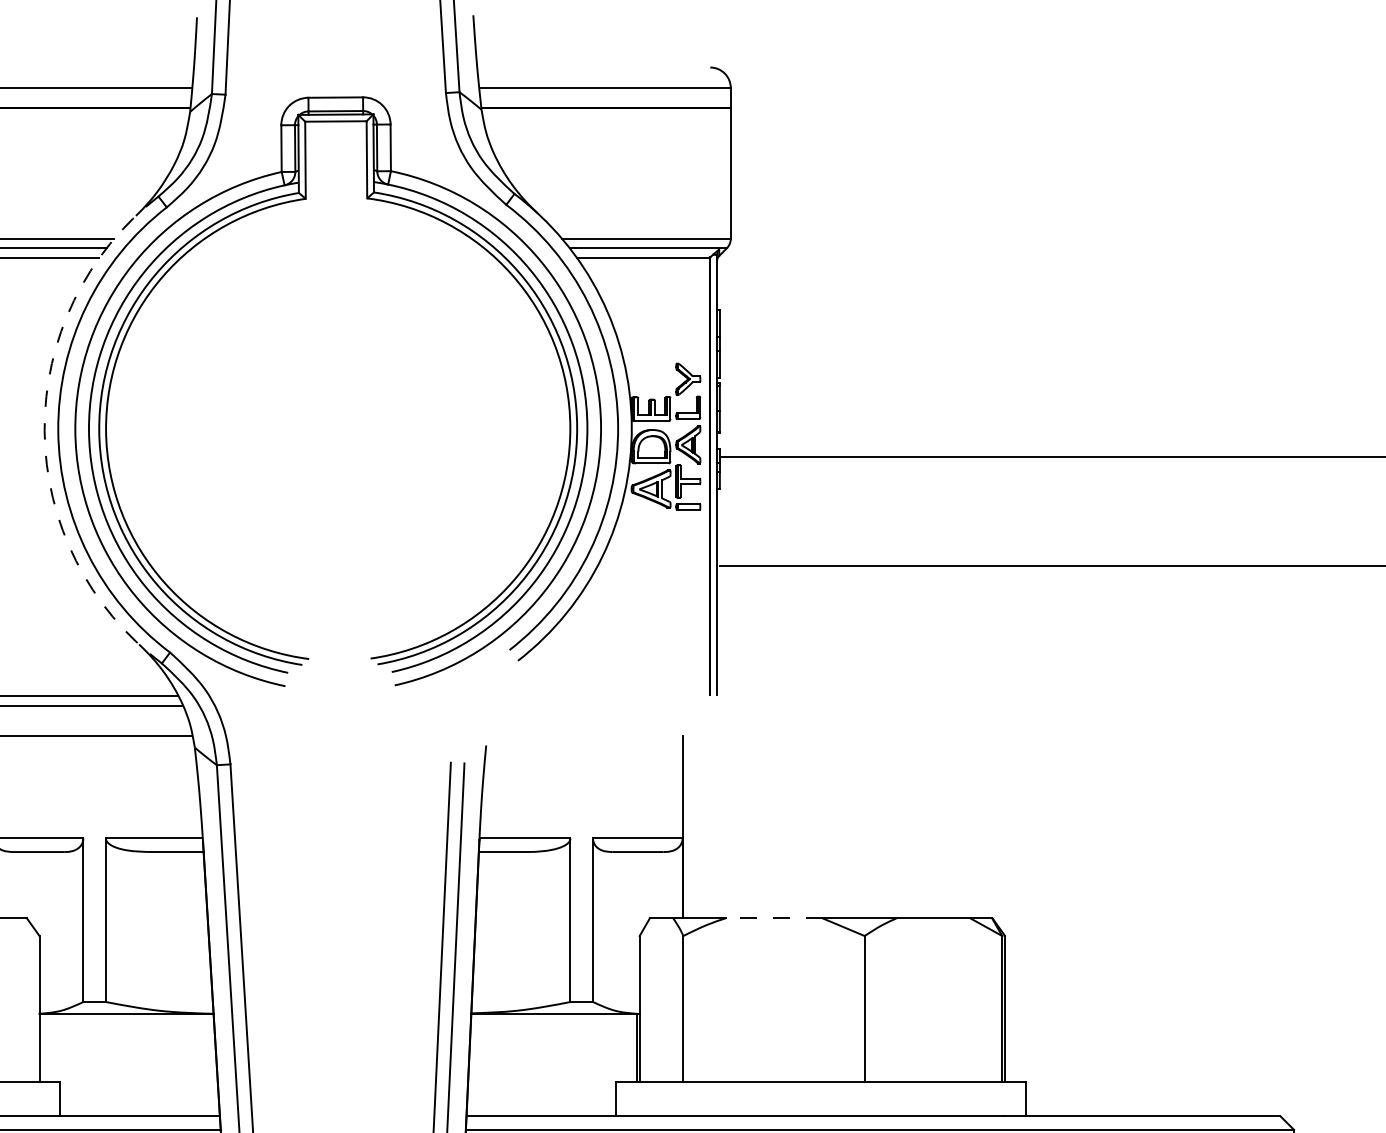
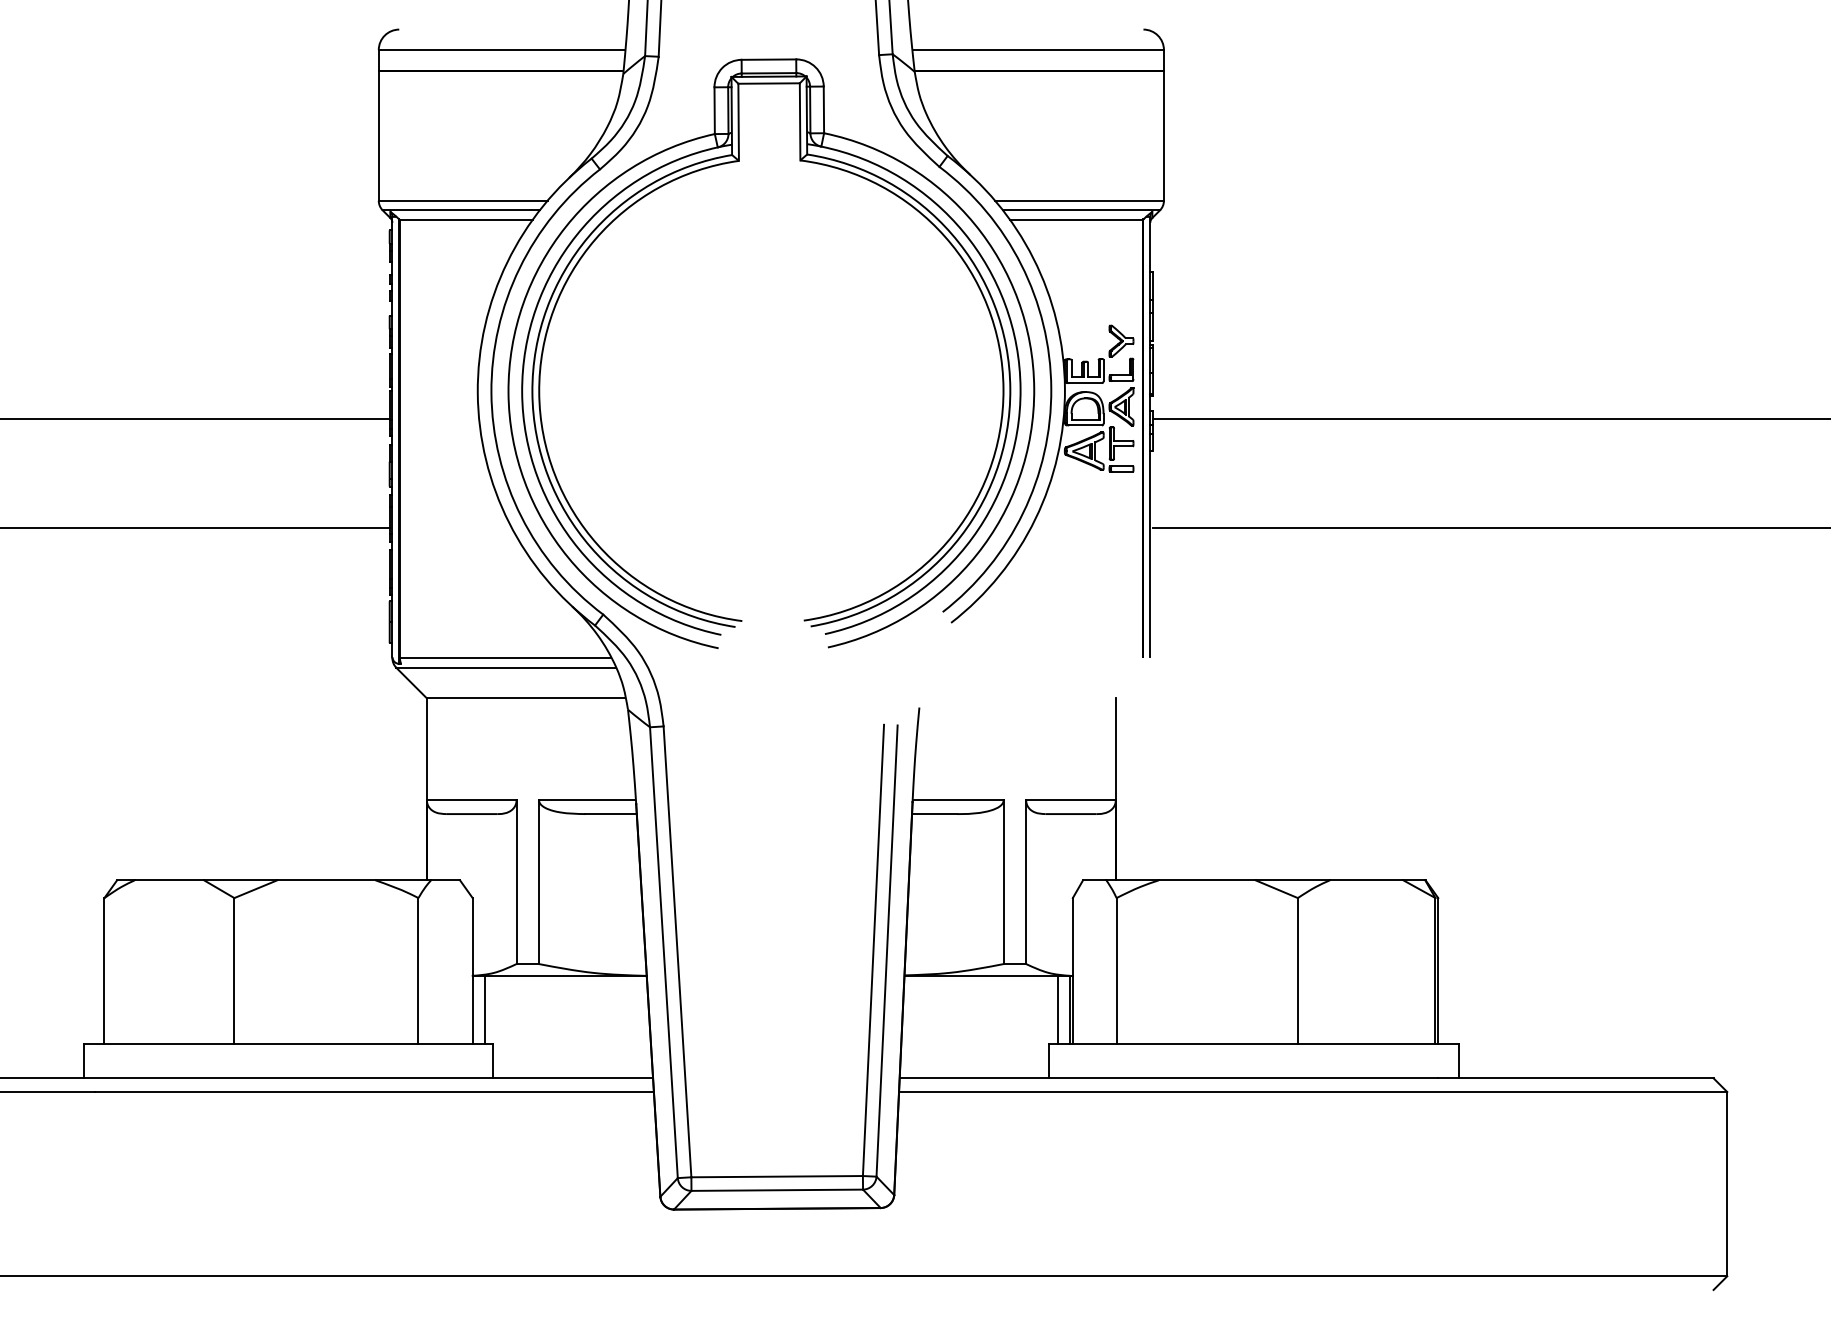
arc: (44, 430) -> (477, 392), dashed -> solid
line: (773, 918) -> (1206, 880), dashed -> solid
line: (52, 1047) -> (485, 1009), added
line: (624, 1047) -> (1057, 1009), added

